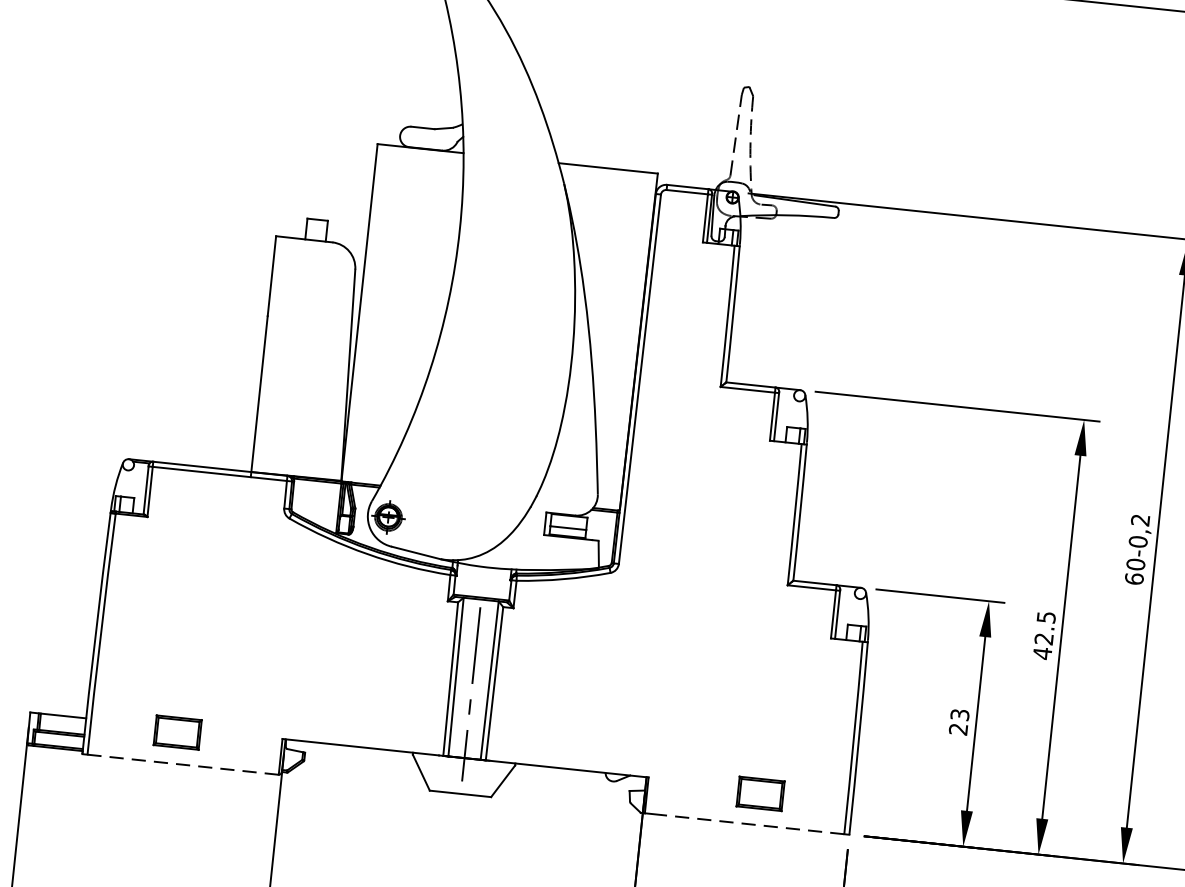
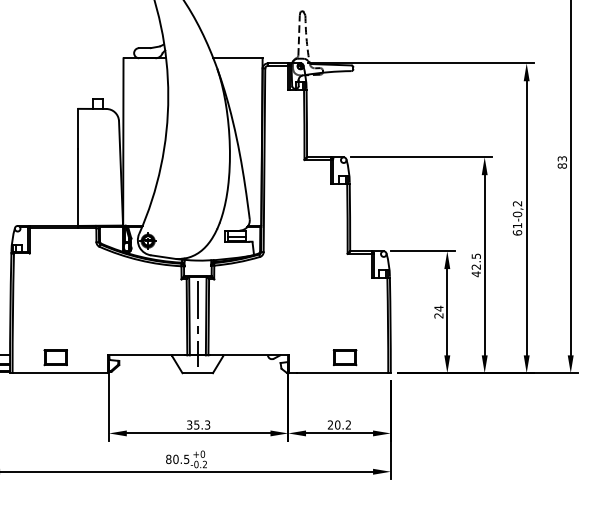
text: (1135, 564) -> (517, 225), 60-0,2 -> 61-0,2
text: (959, 714) -> (438, 308), 23 -> 24
line: (181, 765) -> (59, 373), dashed -> solid
line: (752, 825) -> (342, 373), dashed -> solid

